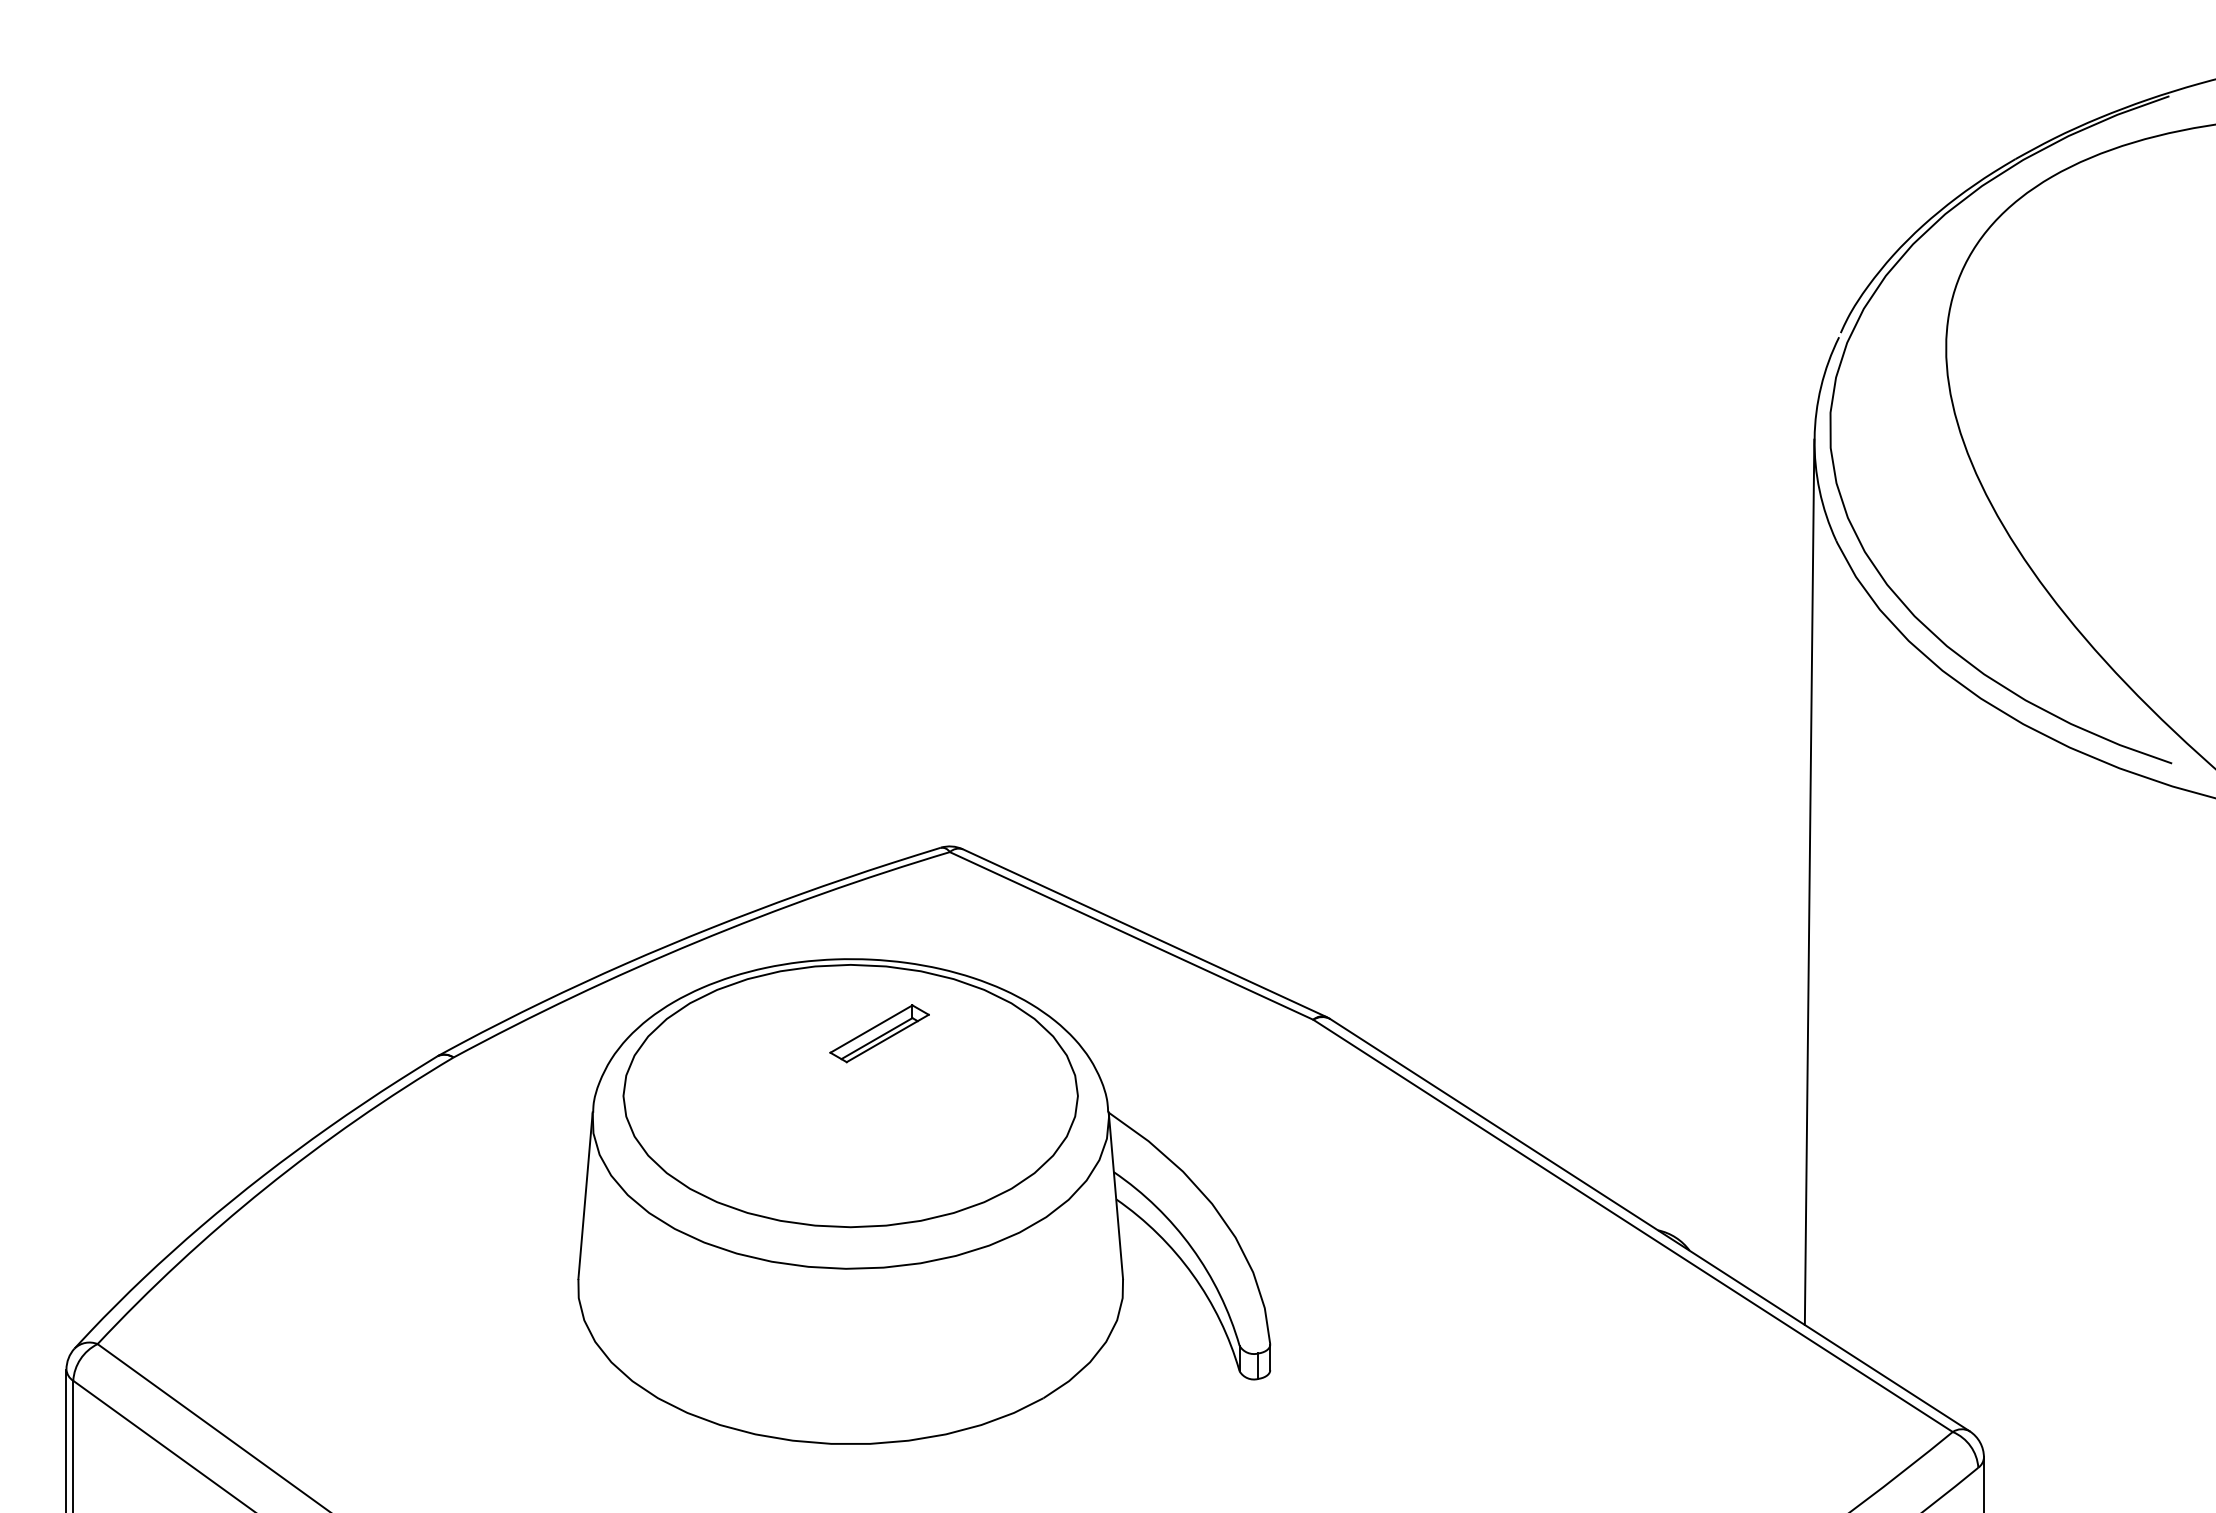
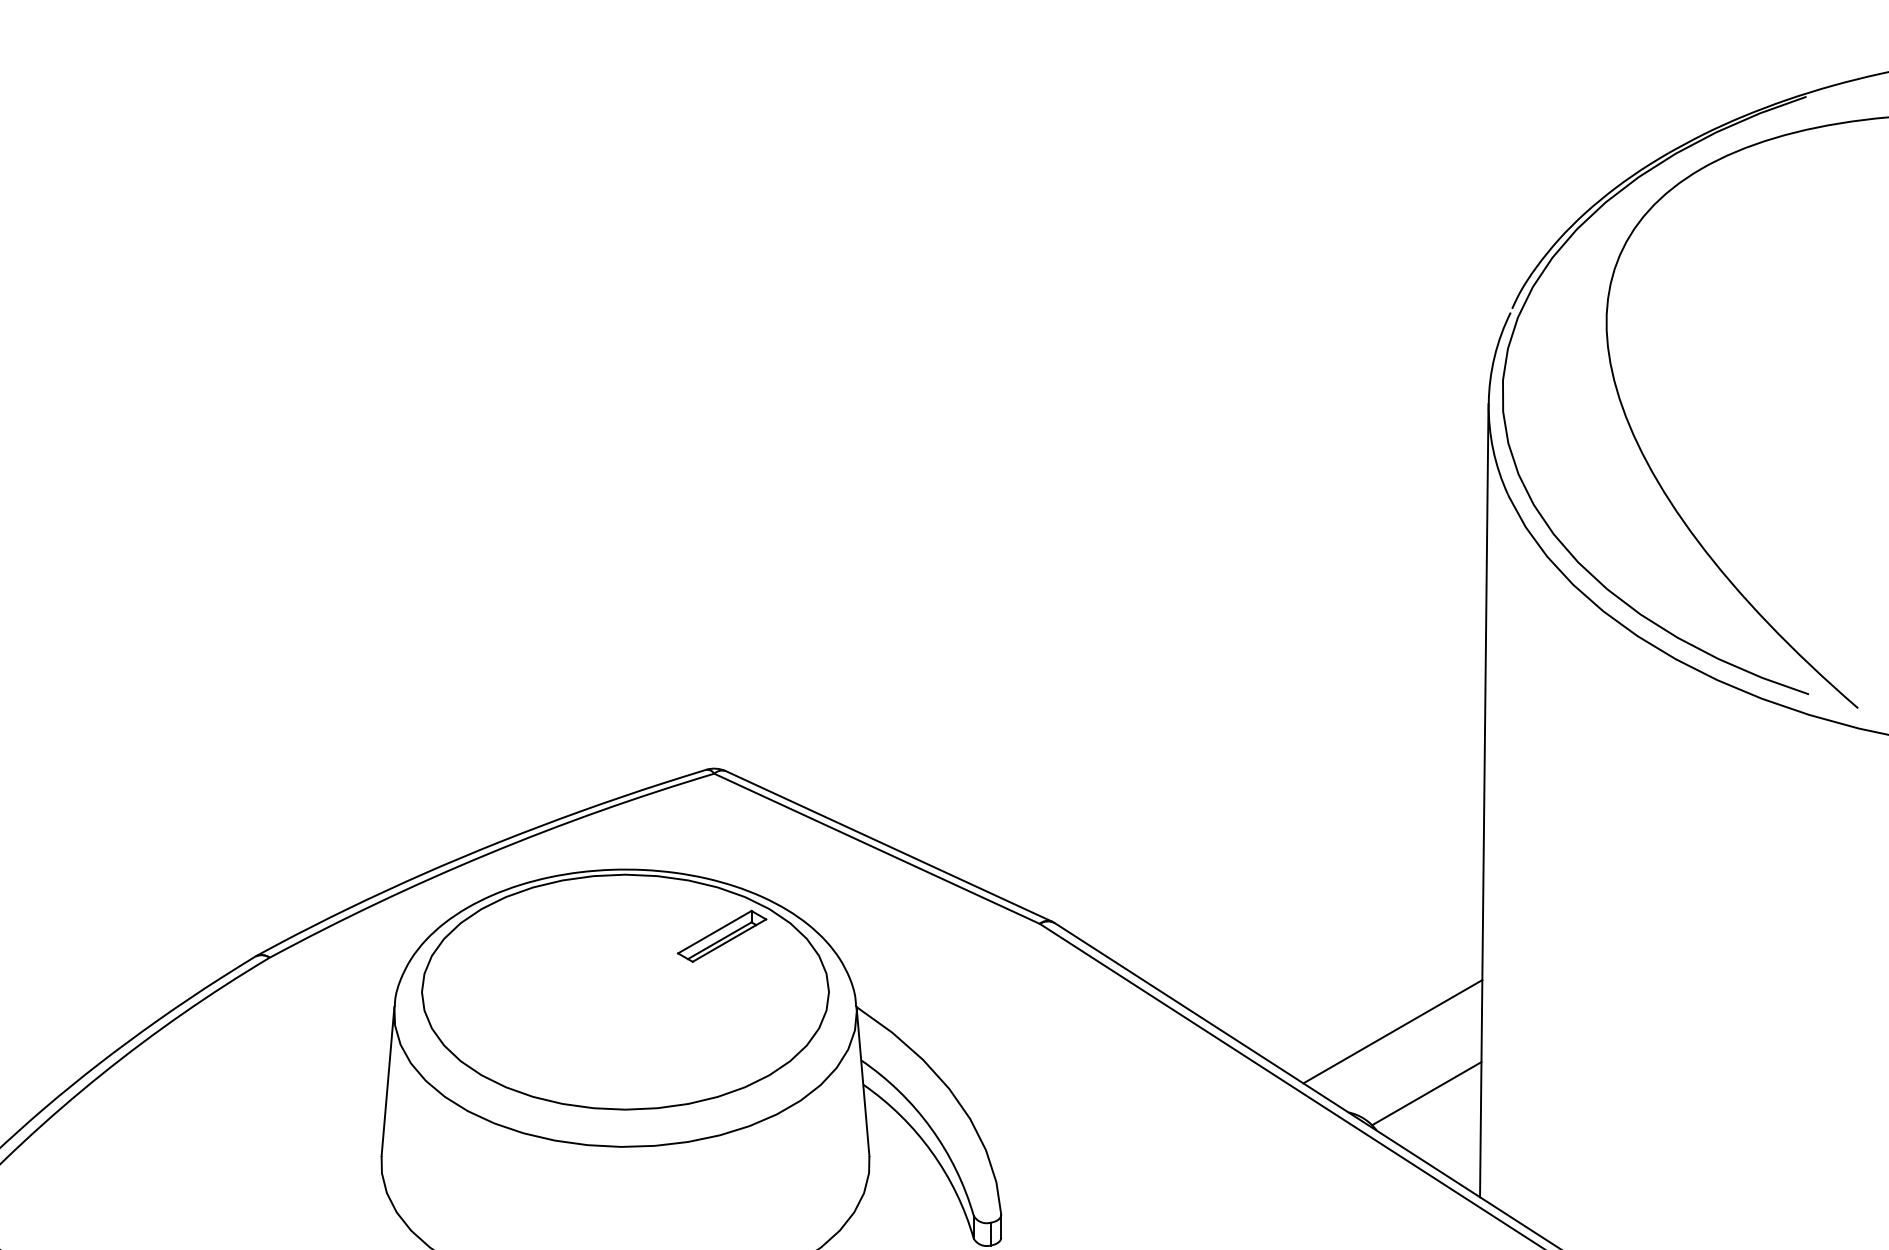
part: (879, 1033) -> (722, 936), moved
line: (1707, 1139) -> (1392, 1031), added
line: (1745, 1209) -> (1426, 1093), added

